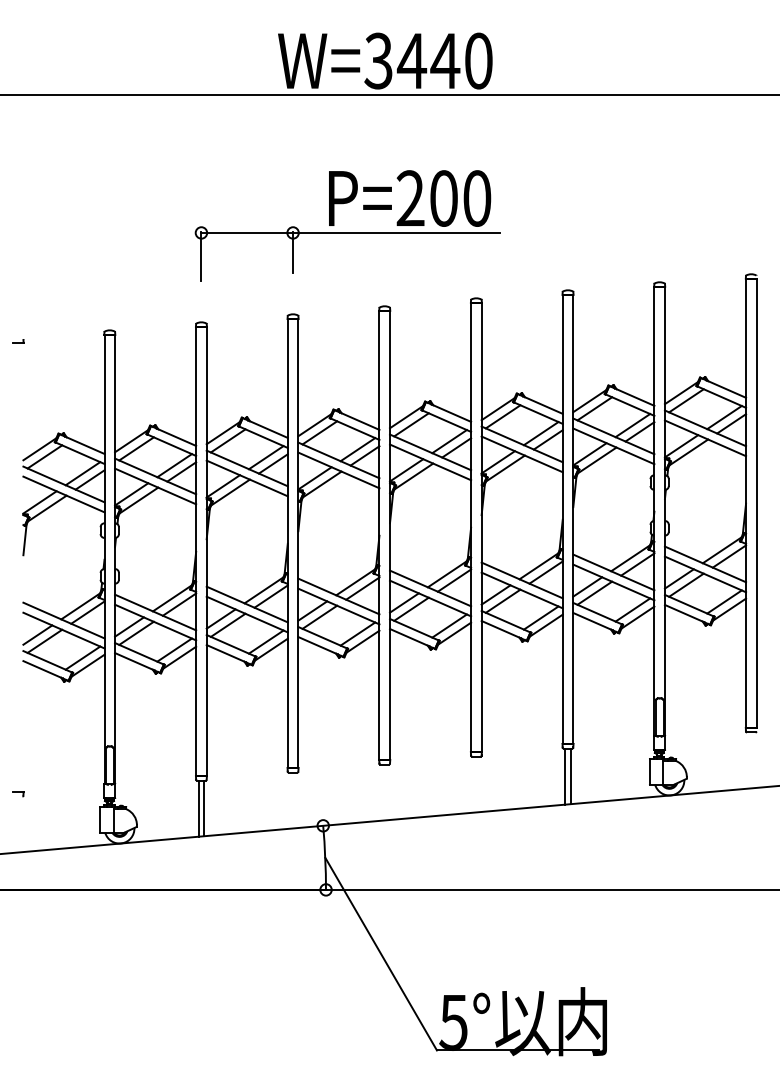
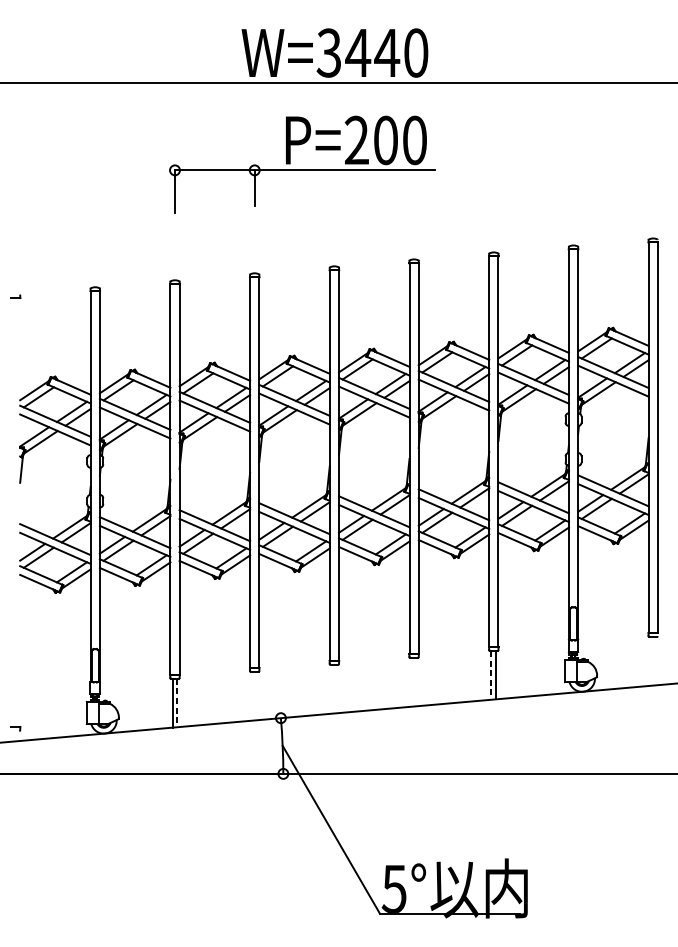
part: (347, 232) -> (302, 169), moved
line: (565, 777) -> (491, 676), solid -> dashed
part: (18, 794) -> (15, 729), moved
line: (204, 808) -> (177, 703), solid -> dashed

